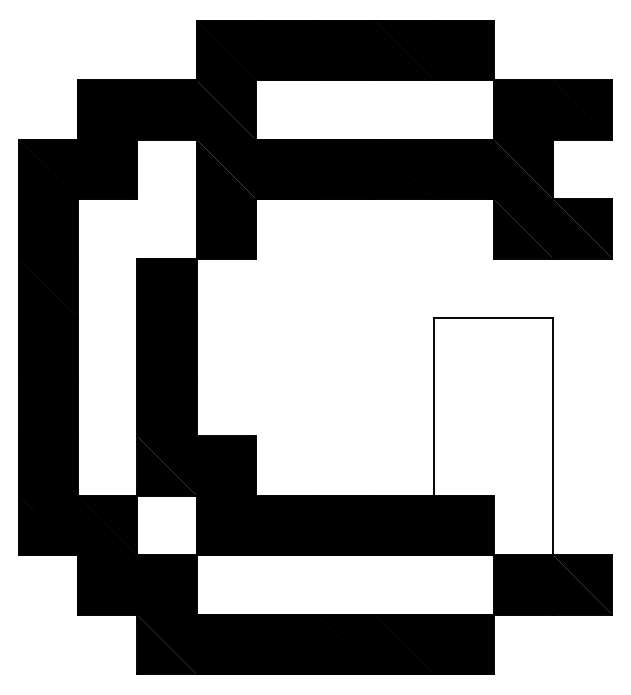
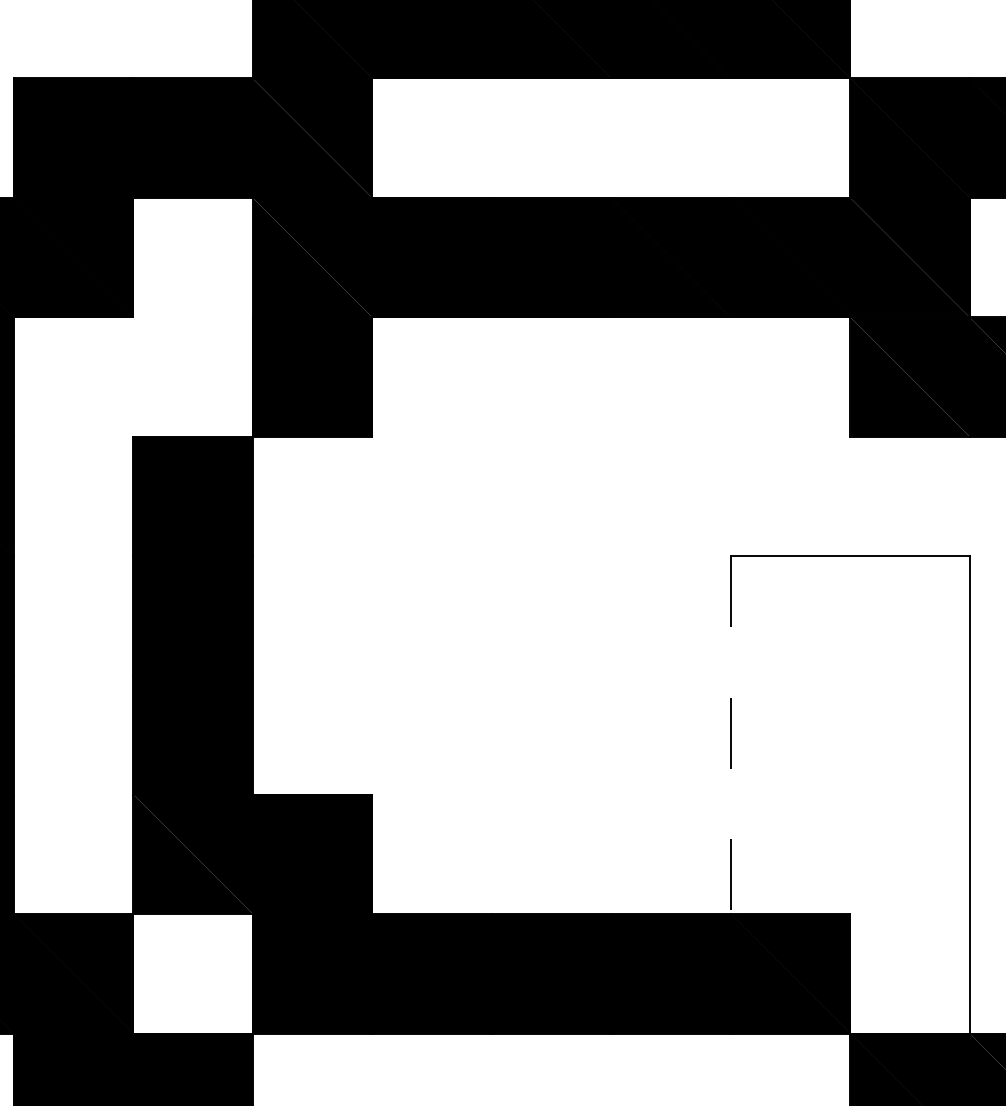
line: (434, 406) -> (731, 734), solid -> dashed

